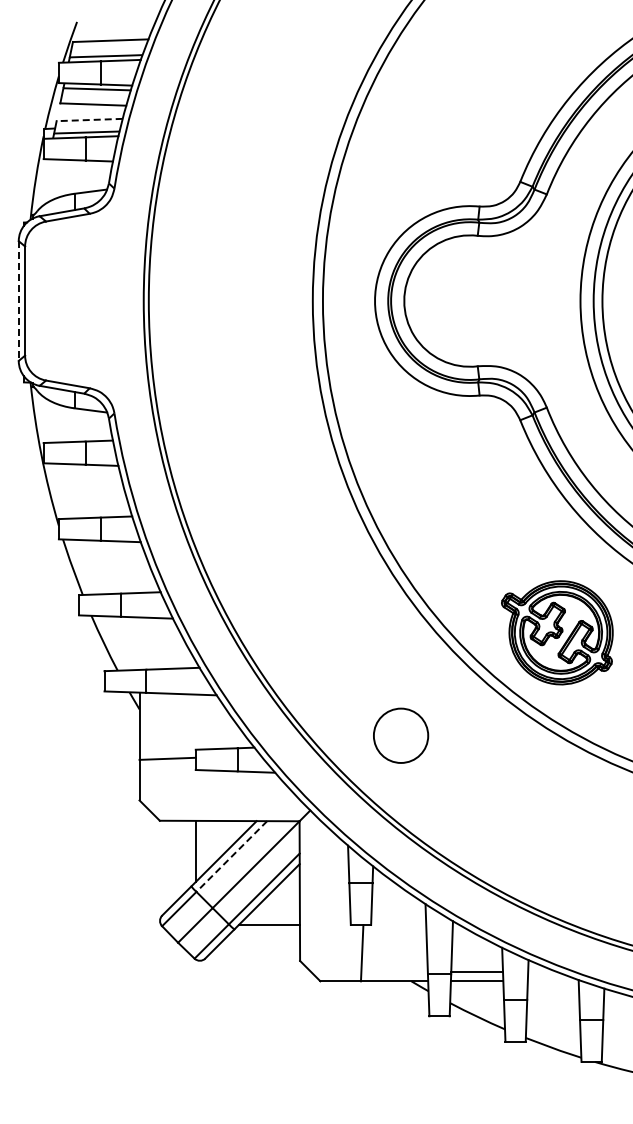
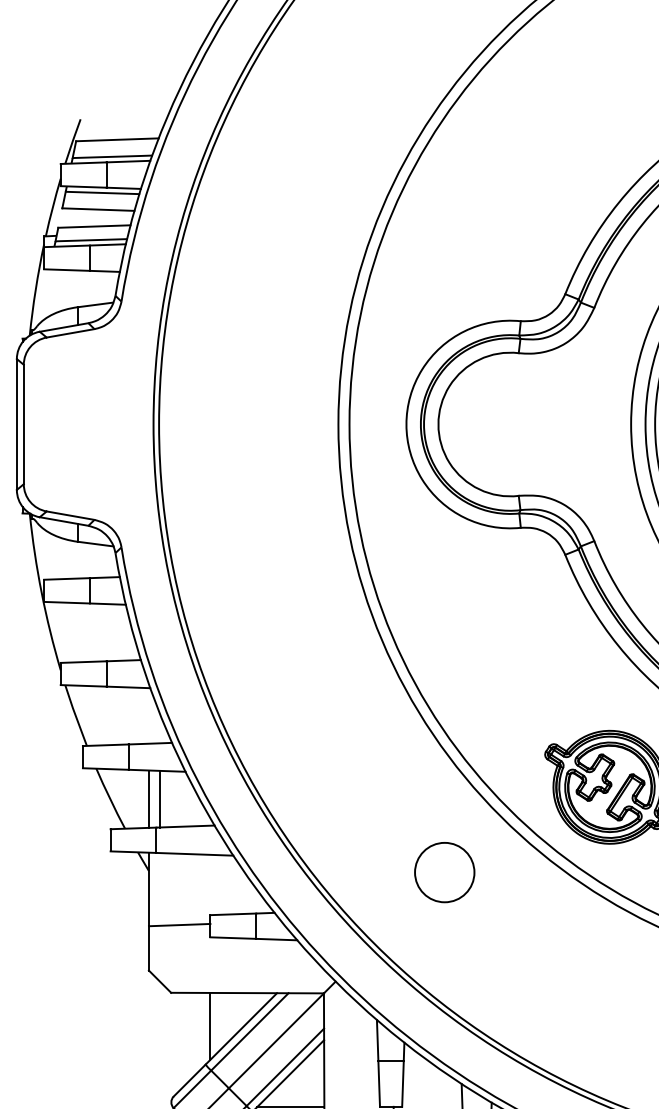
line: (89, 120) -> (94, 227), dashed -> solid
line: (18, 301) -> (16, 424), dashed -> solid
line: (139, 643) -> (148, 798), added
line: (149, 643) -> (159, 798), added
circle: (401, 735) -> (445, 872), moved
line: (231, 856) -> (249, 1031), dashed -> solid

